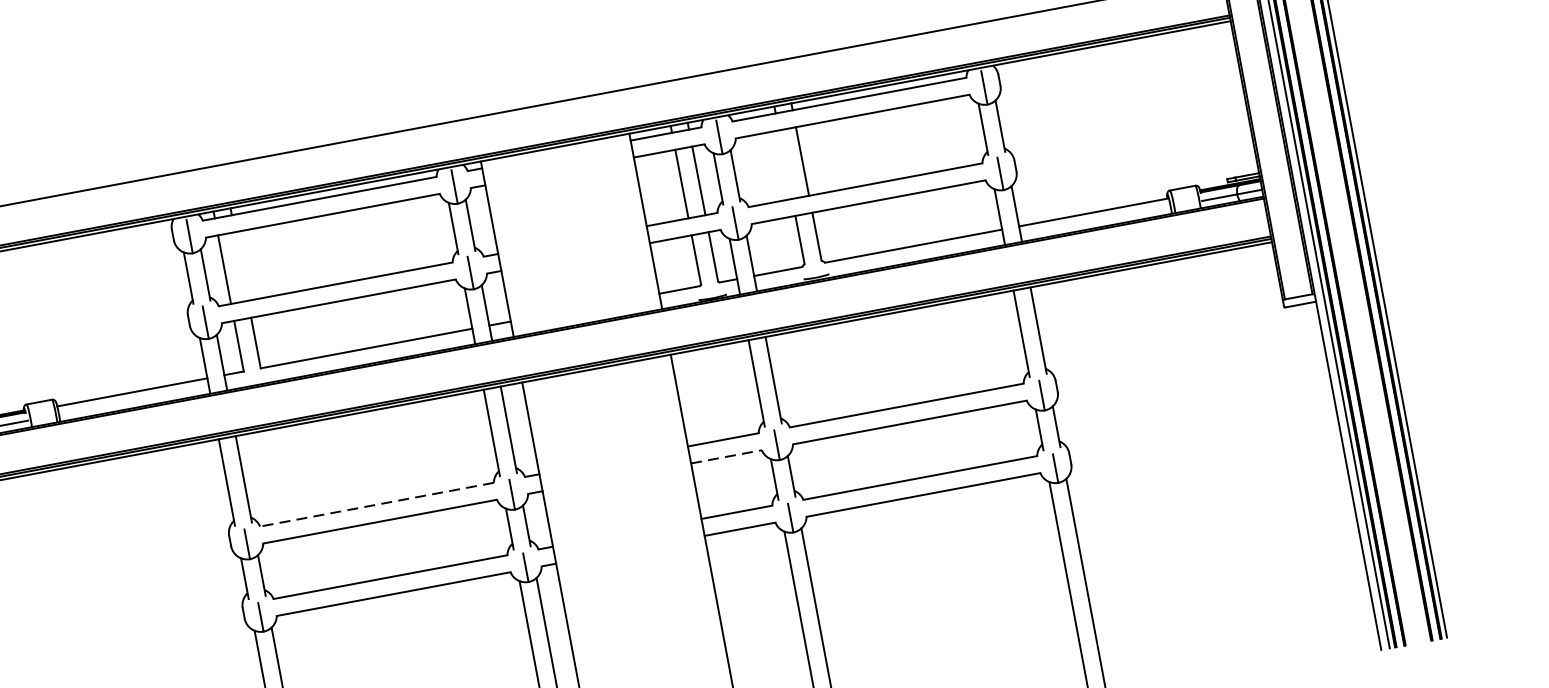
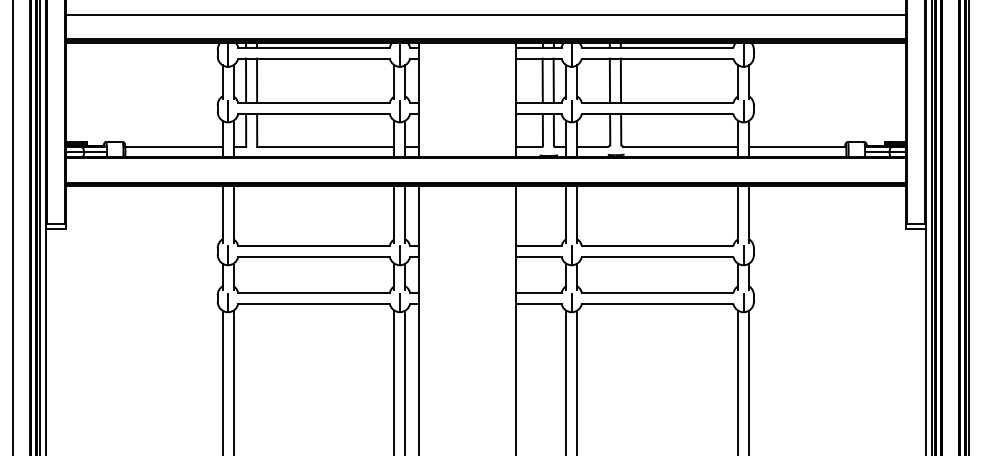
line: (784, 164) -> (609, 80), added
line: (242, 265) -> (257, 80), added
line: (726, 456) -> (538, 256), dashed -> solid
line: (377, 503) -> (314, 245), dashed -> solid

